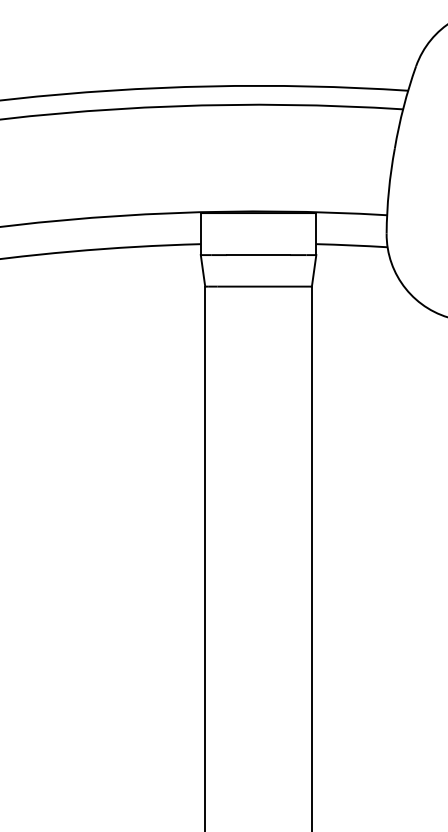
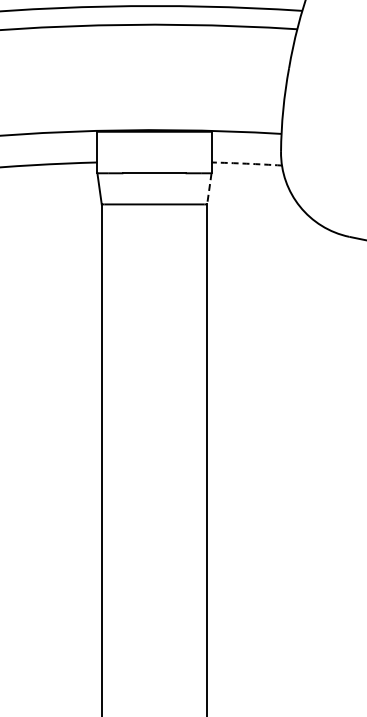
arc: (351, 245) -> (246, 163), solid -> dashed
line: (314, 270) -> (209, 188), solid -> dashed

